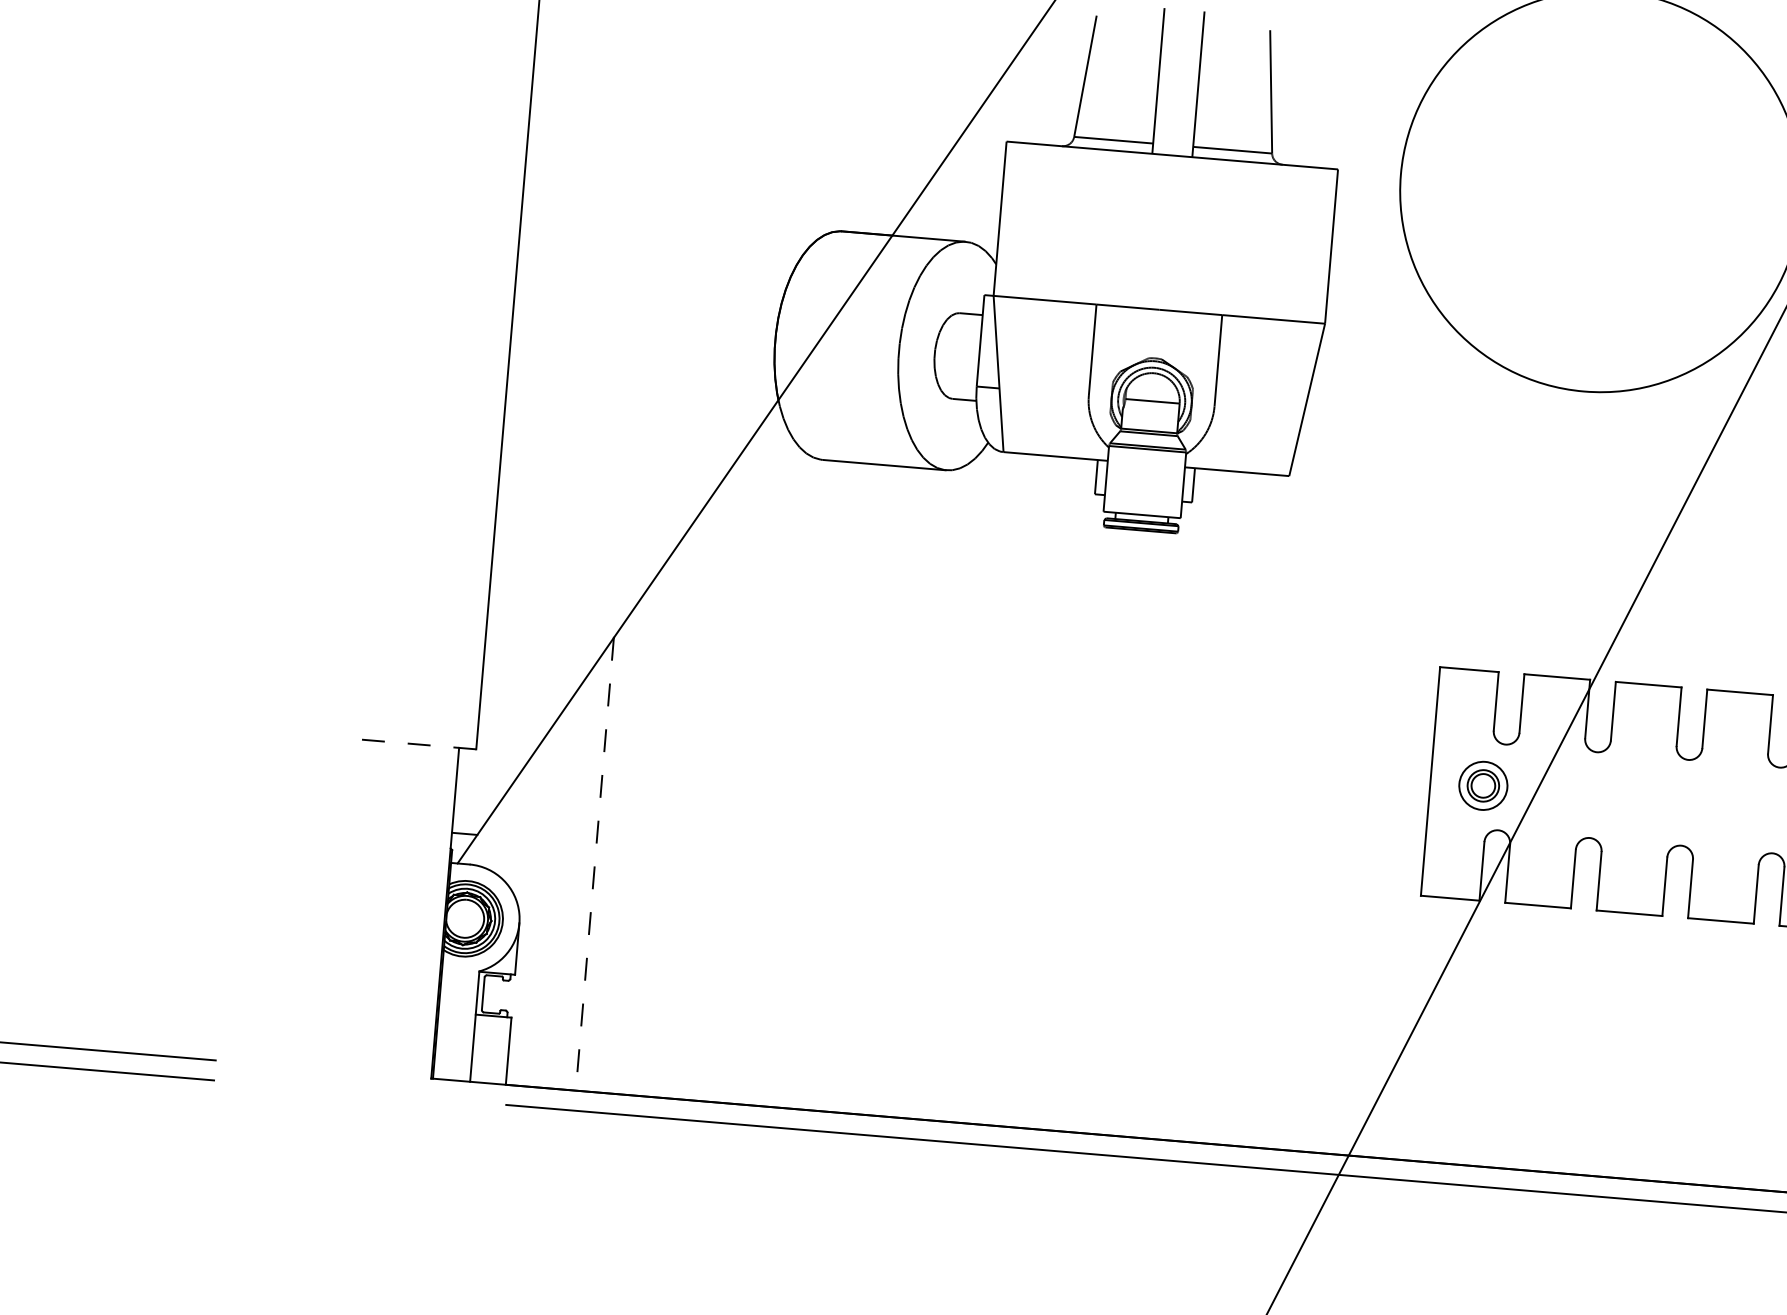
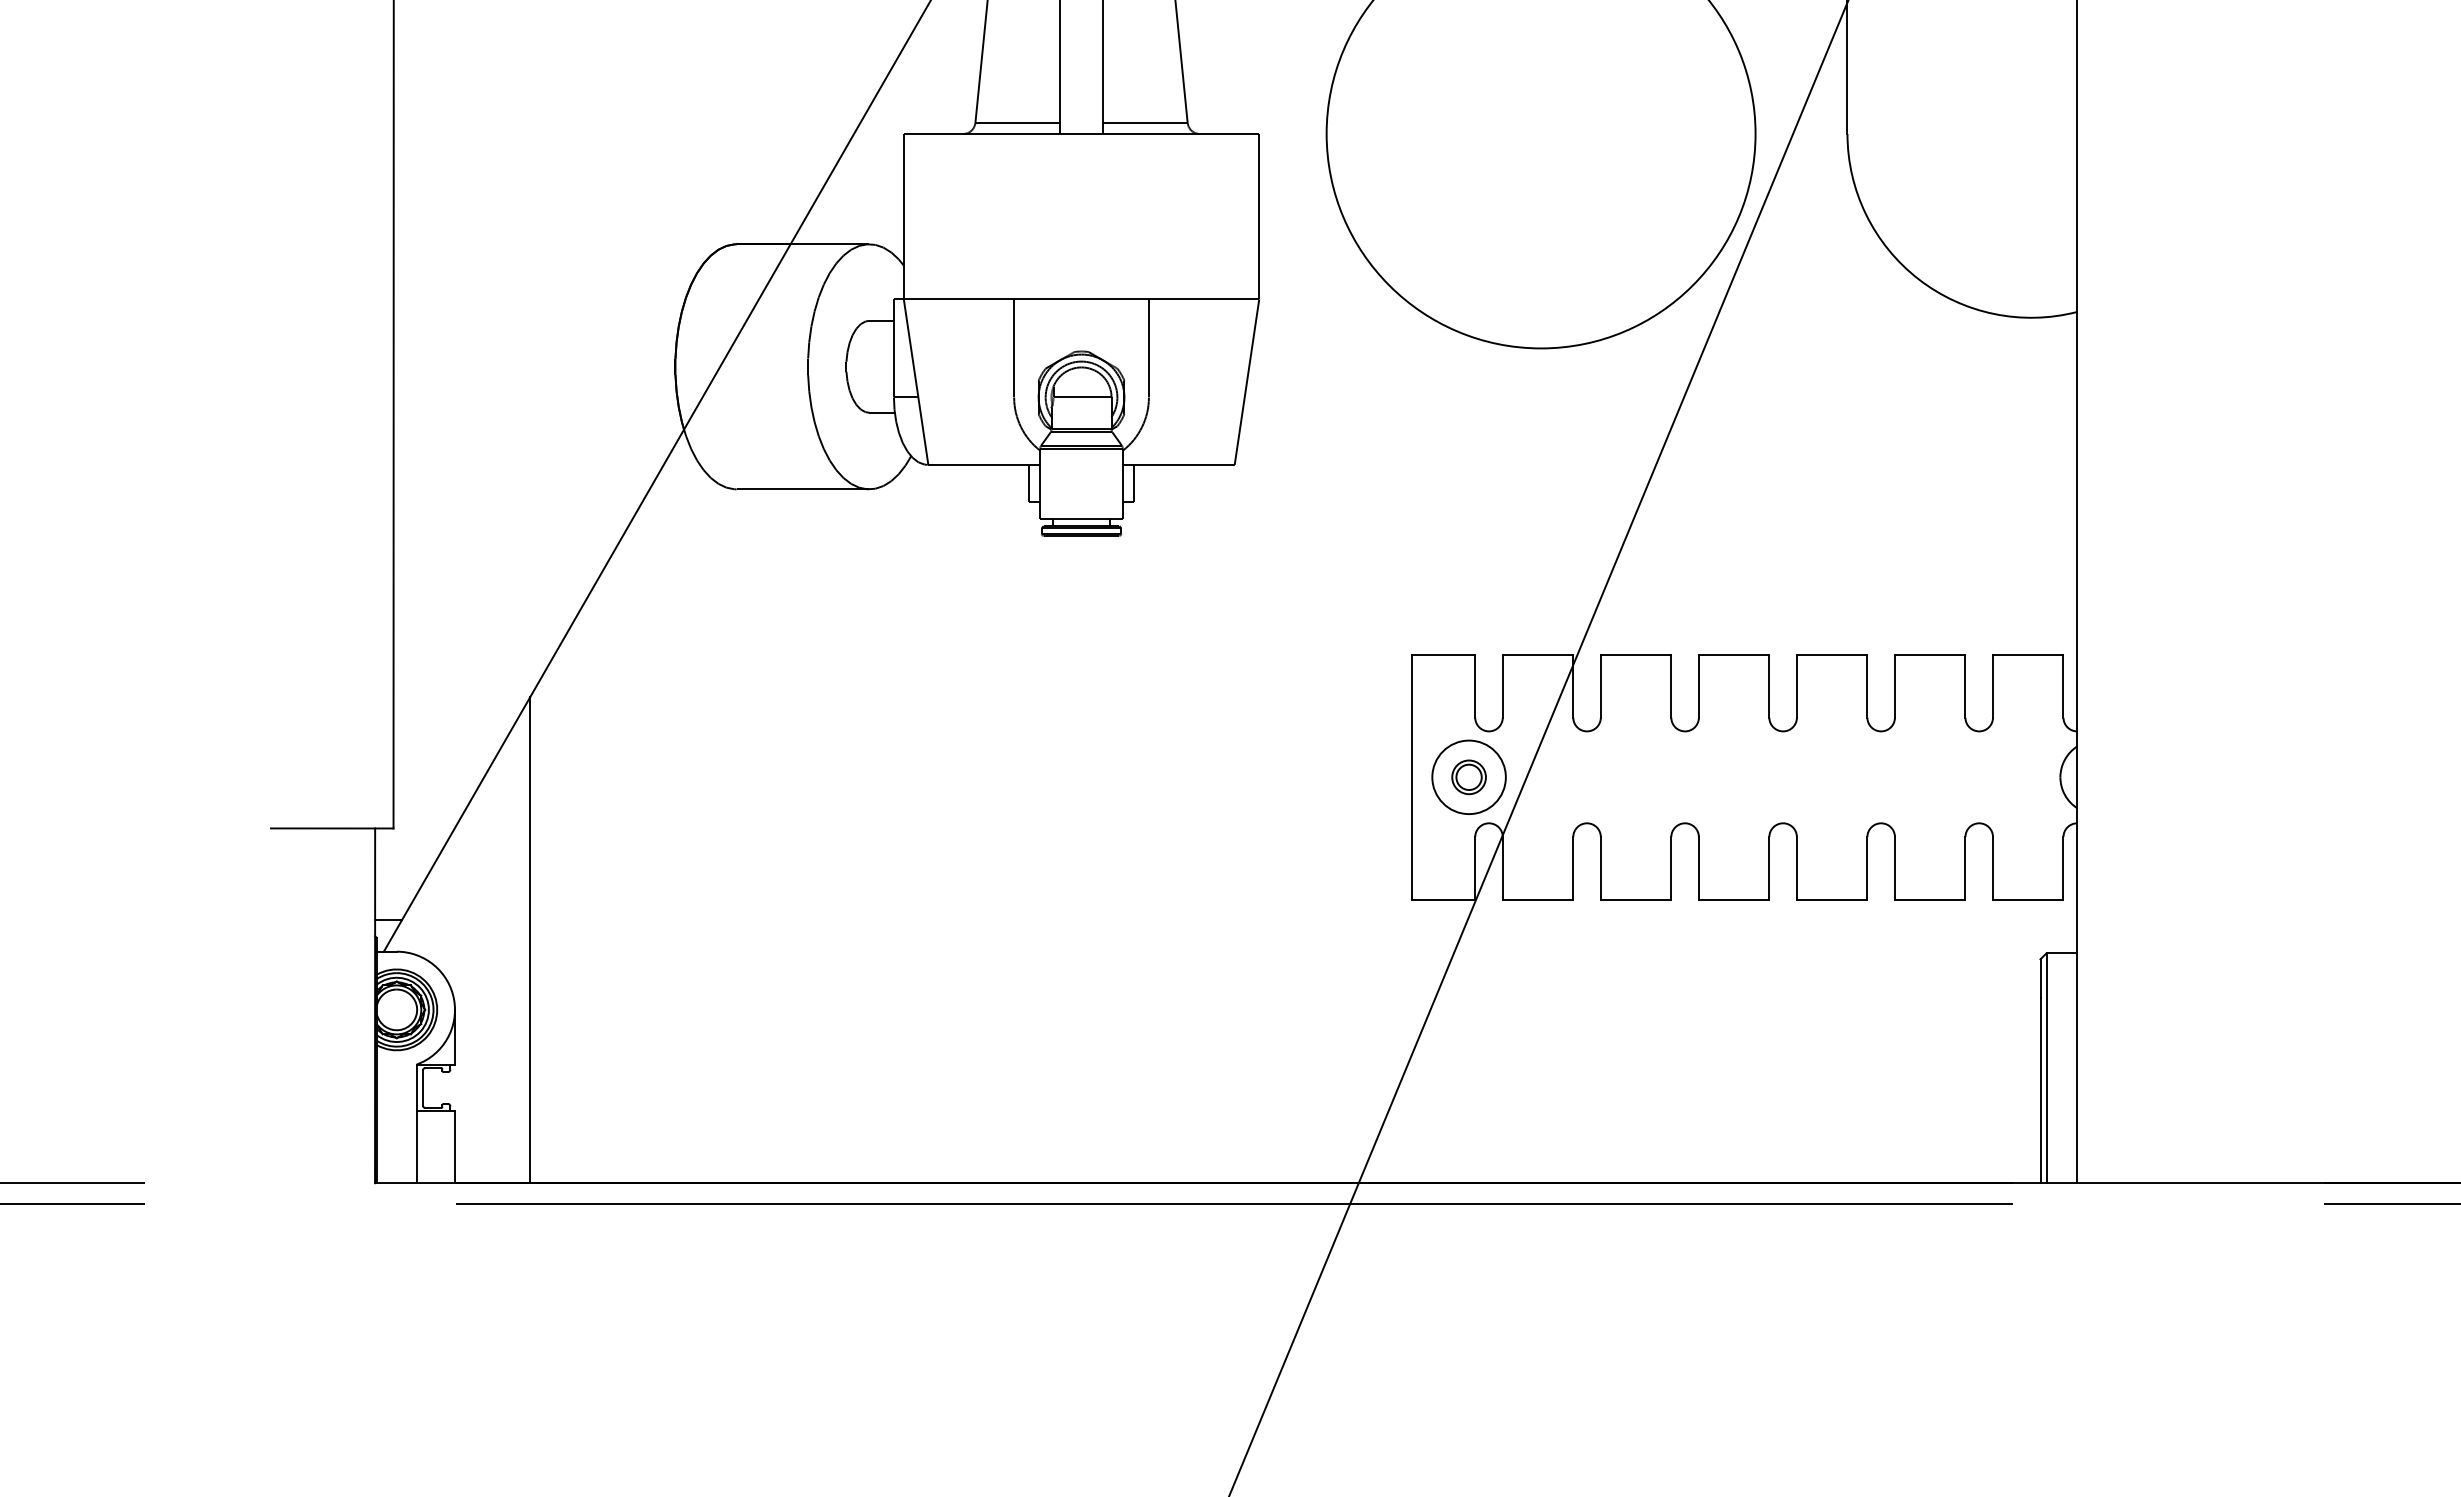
line: (419, 744) -> (332, 828), dashed -> solid
circle: (1482, 785) -> (1468, 777), size x1.43
line: (595, 864) -> (530, 940), dashed -> solid

